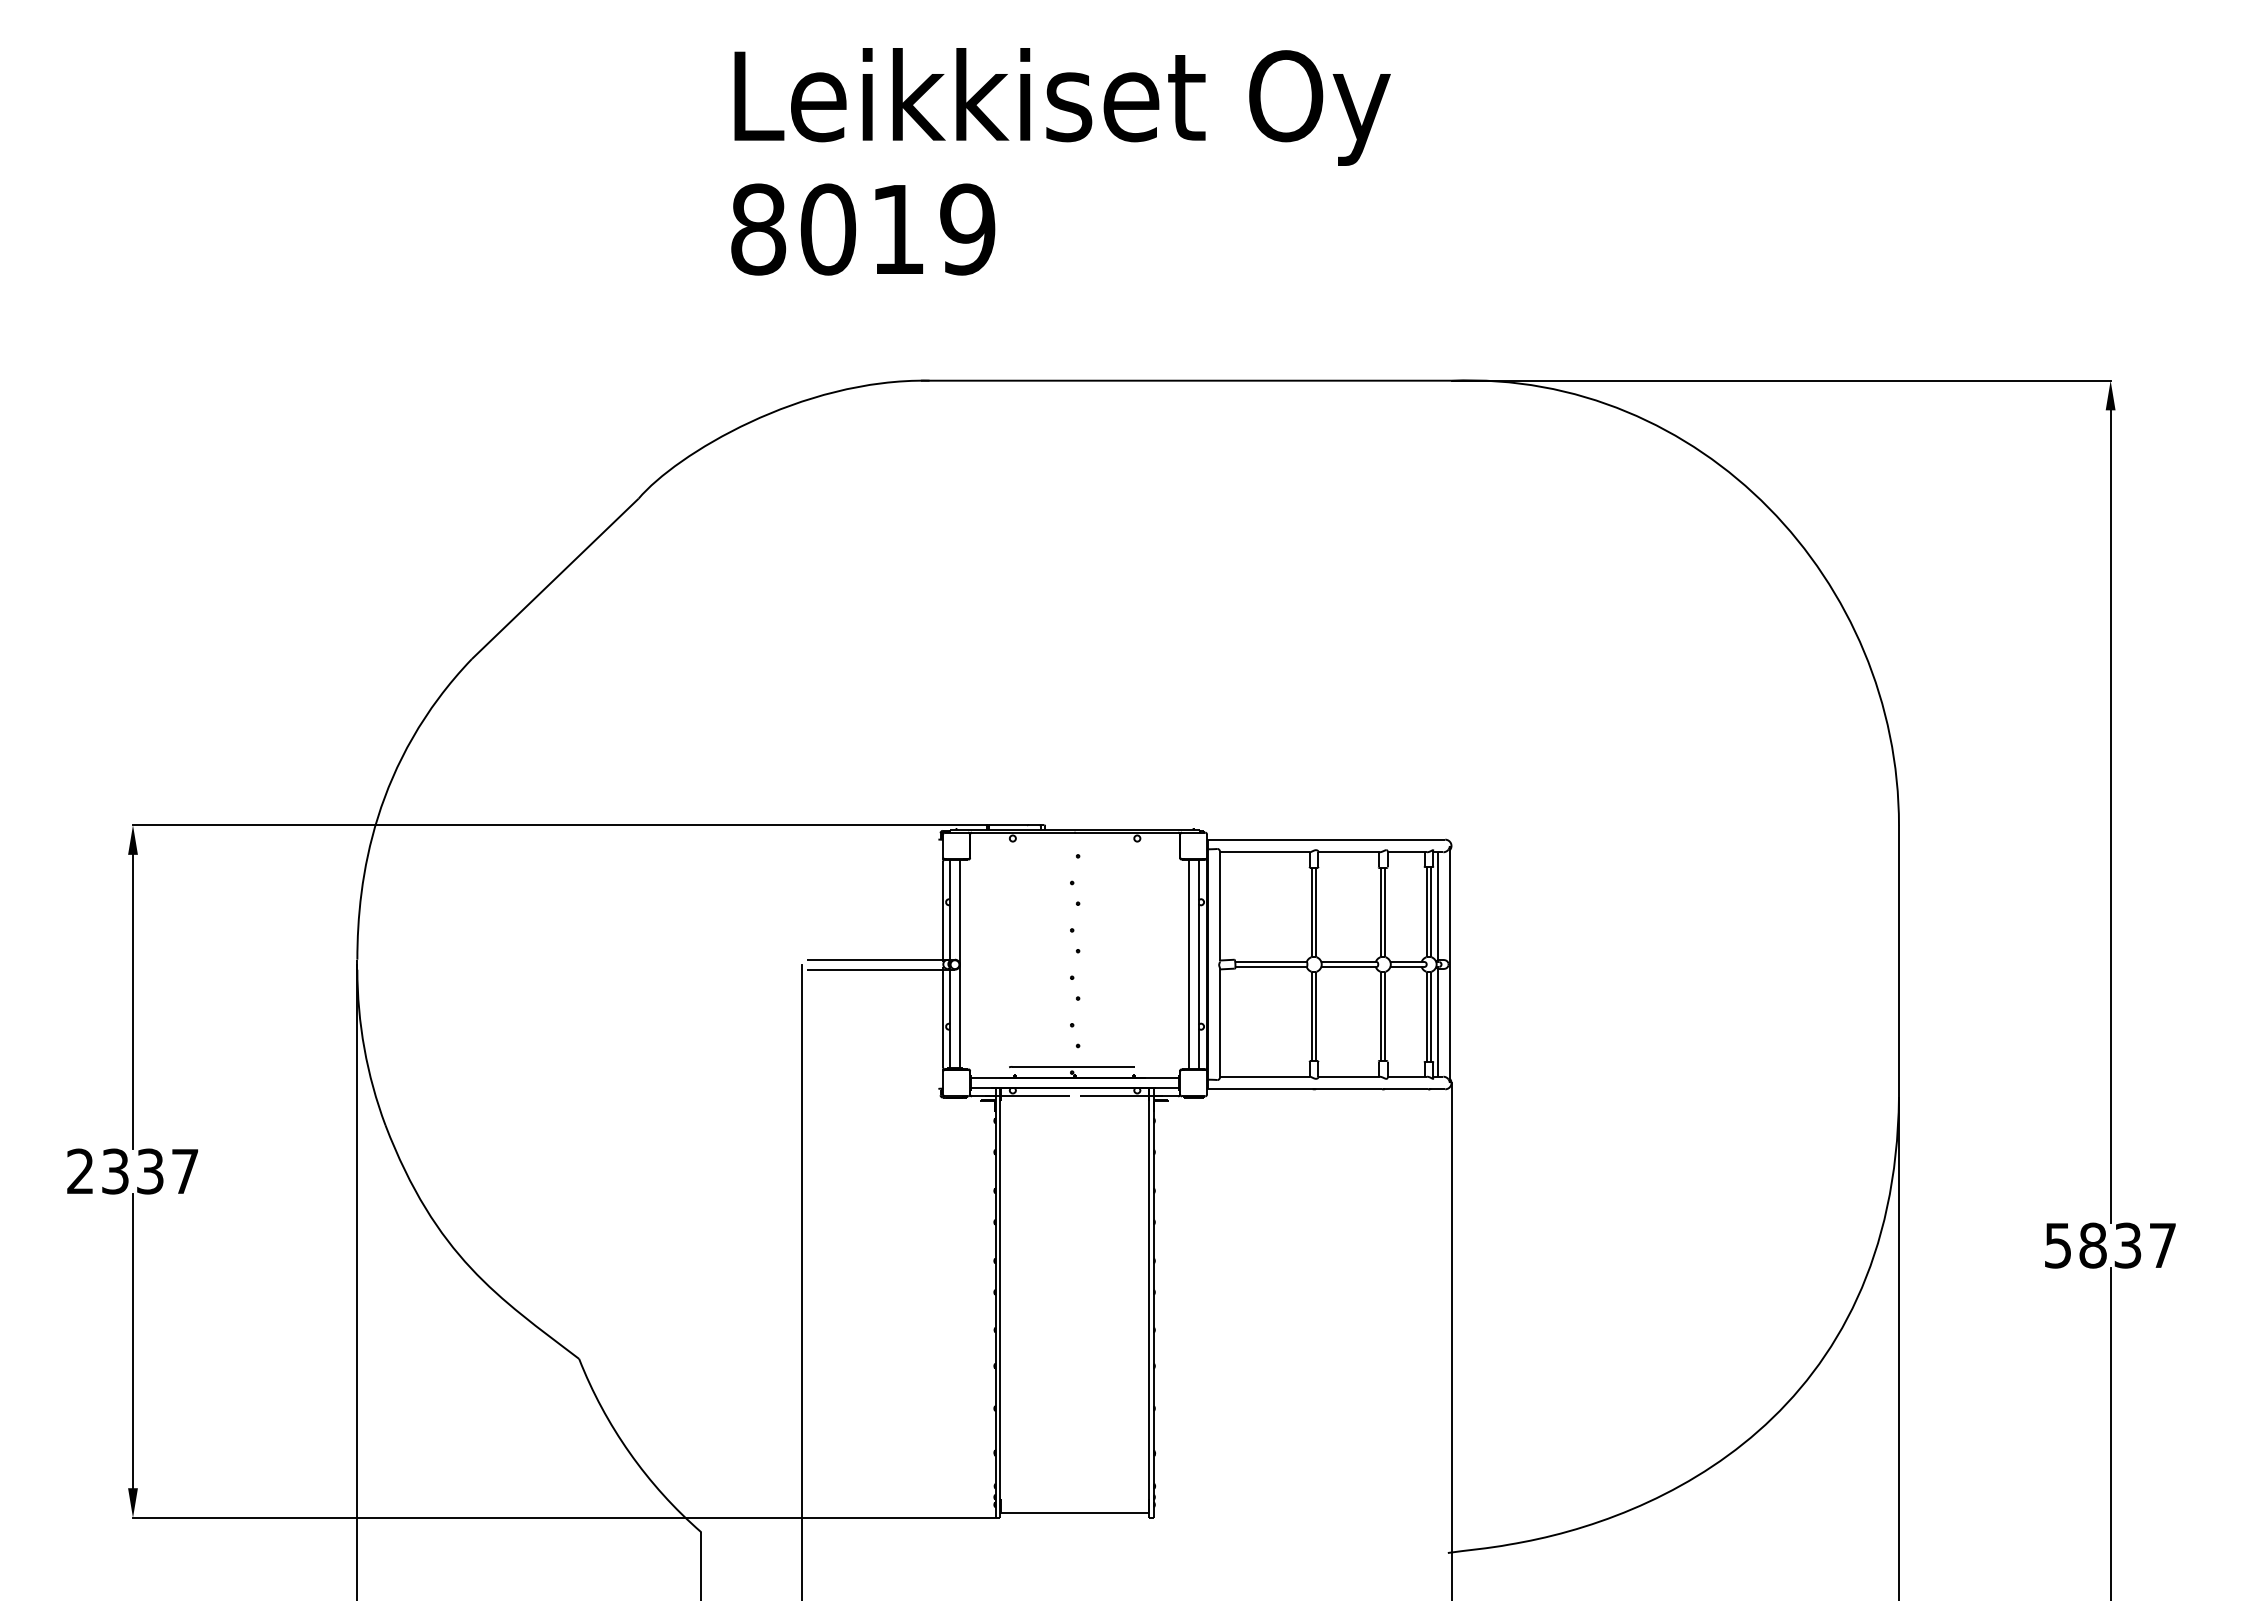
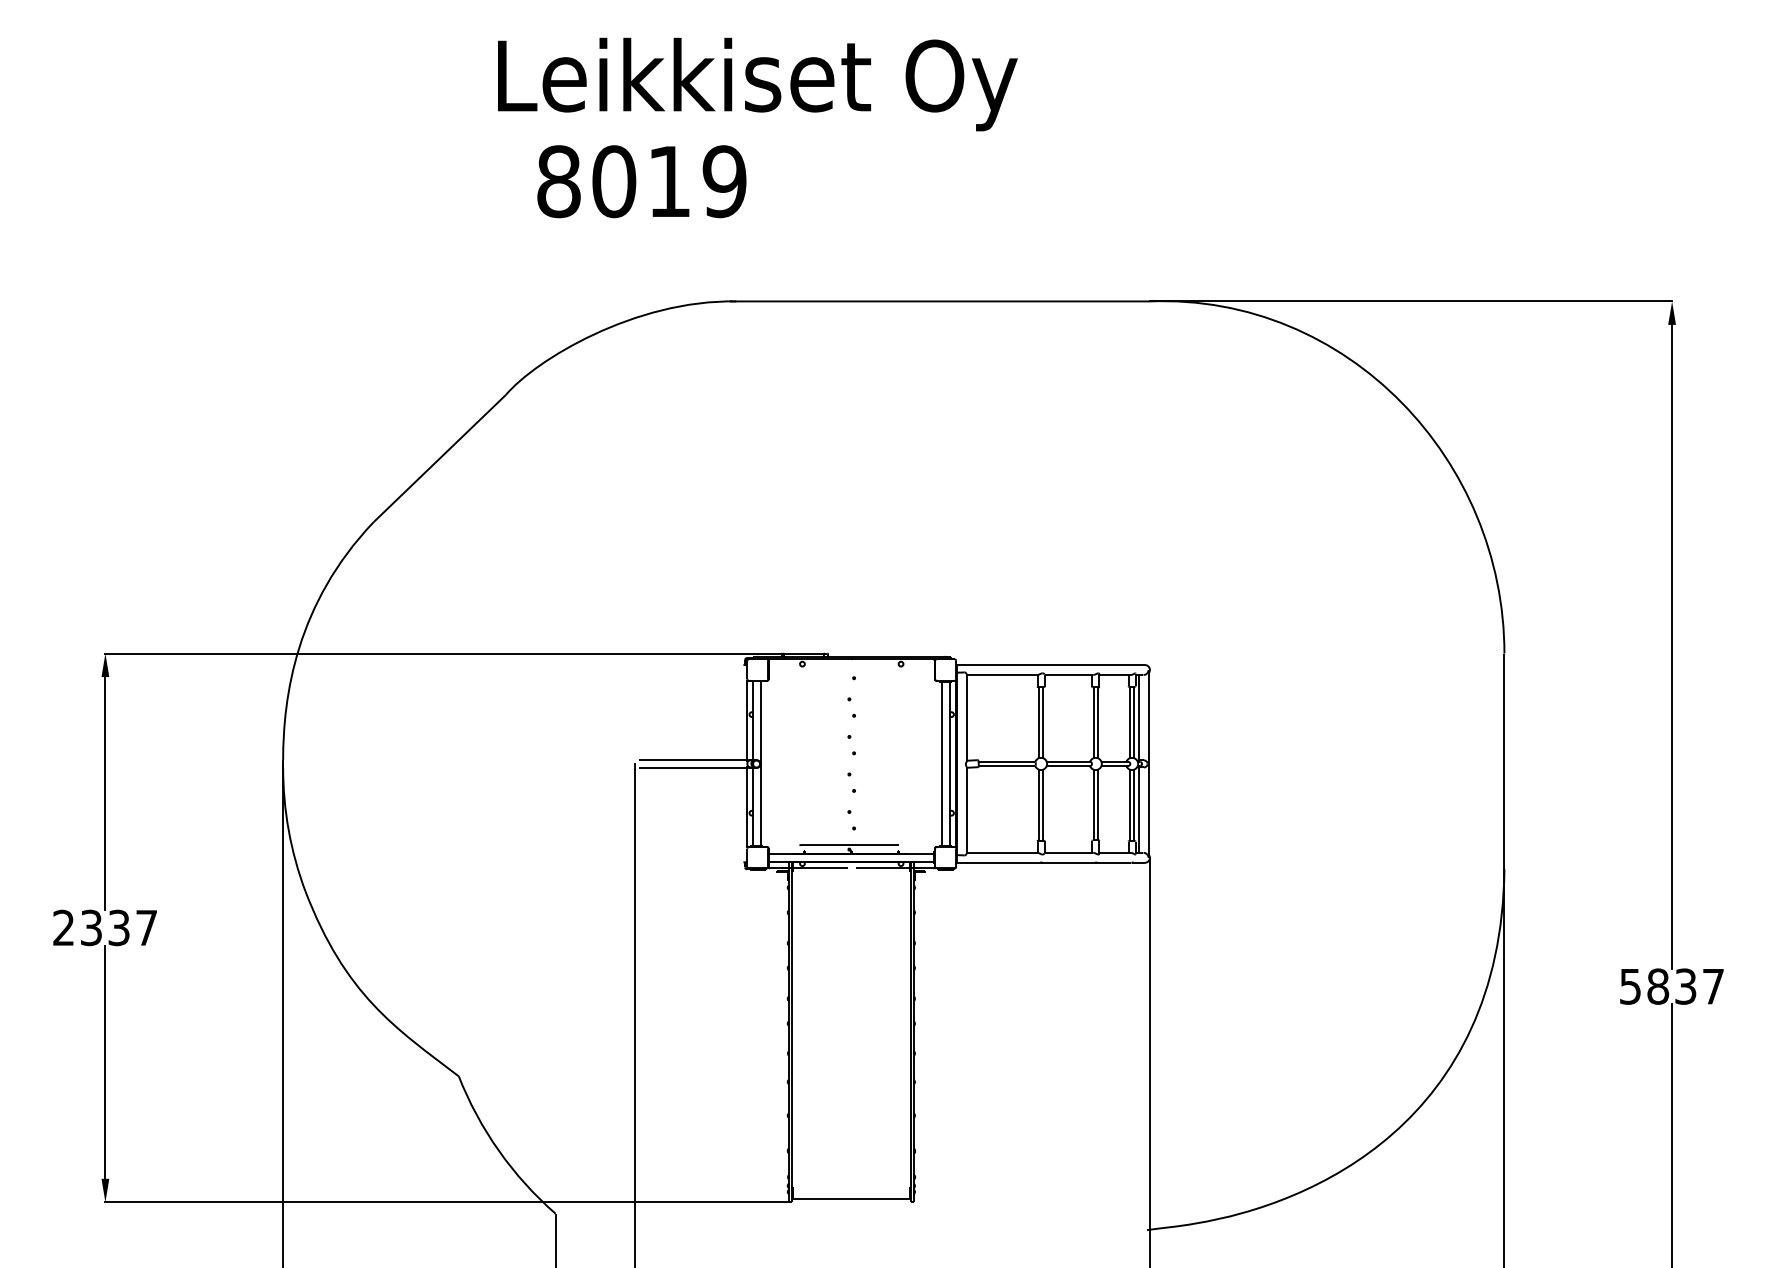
text: (1062, 106) -> (757, 84), moved
text: (862, 229) -> (641, 181), moved

